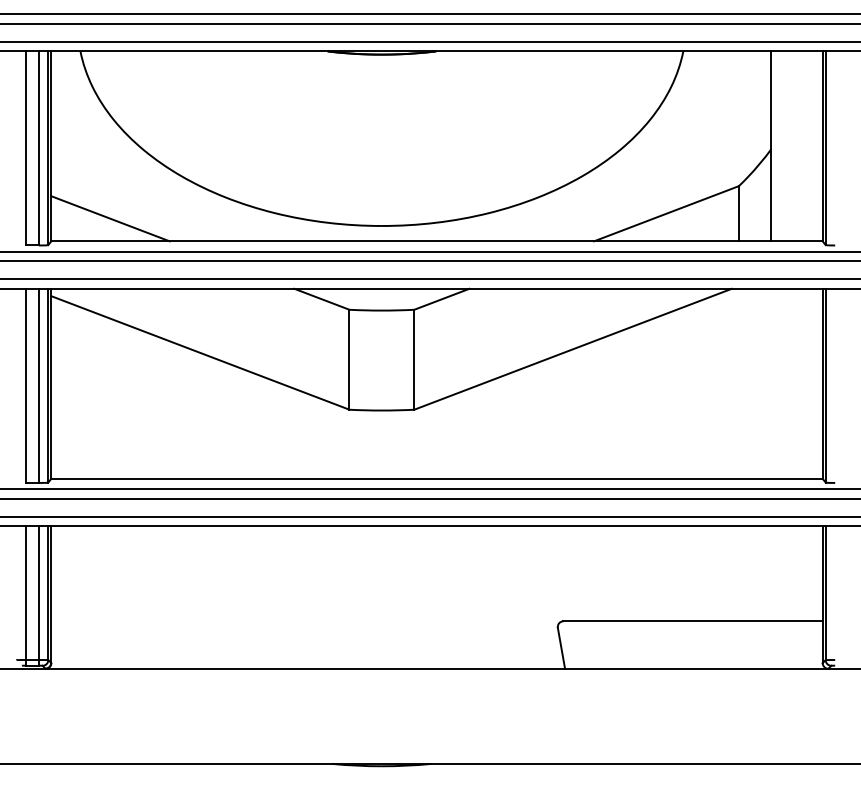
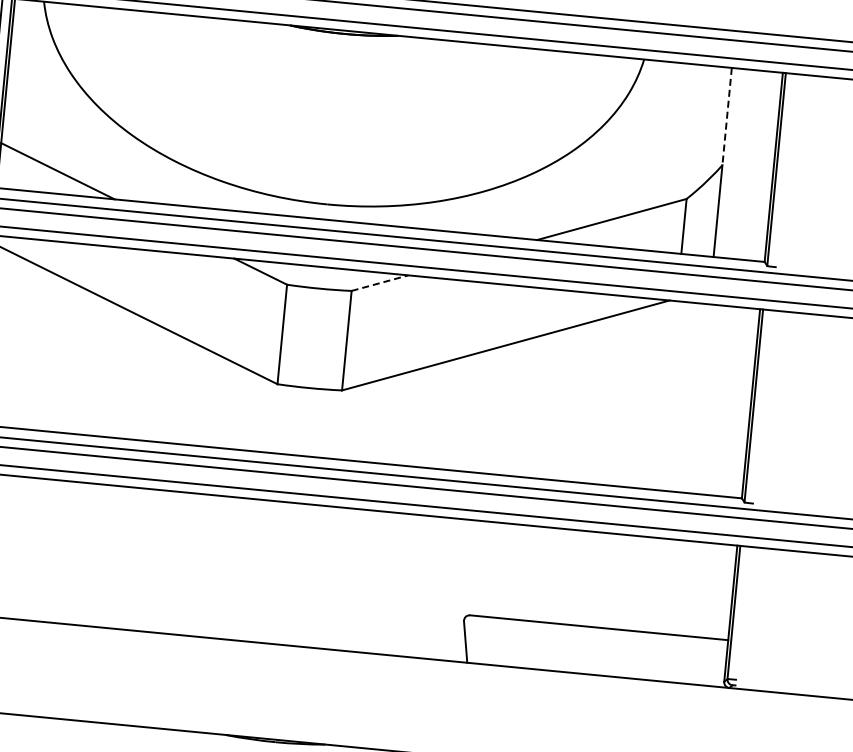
line: (771, 100) -> (727, 116), solid -> dashed
line: (442, 299) -> (380, 283), solid -> dashed

